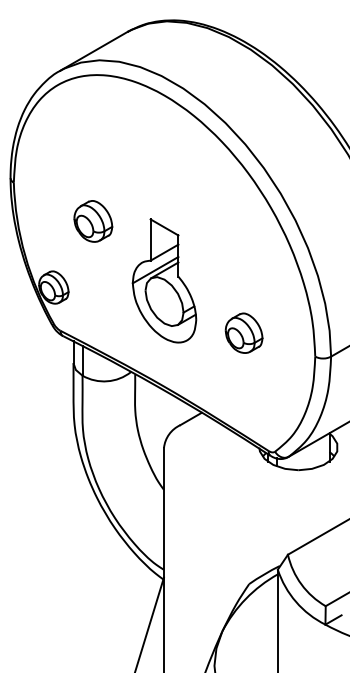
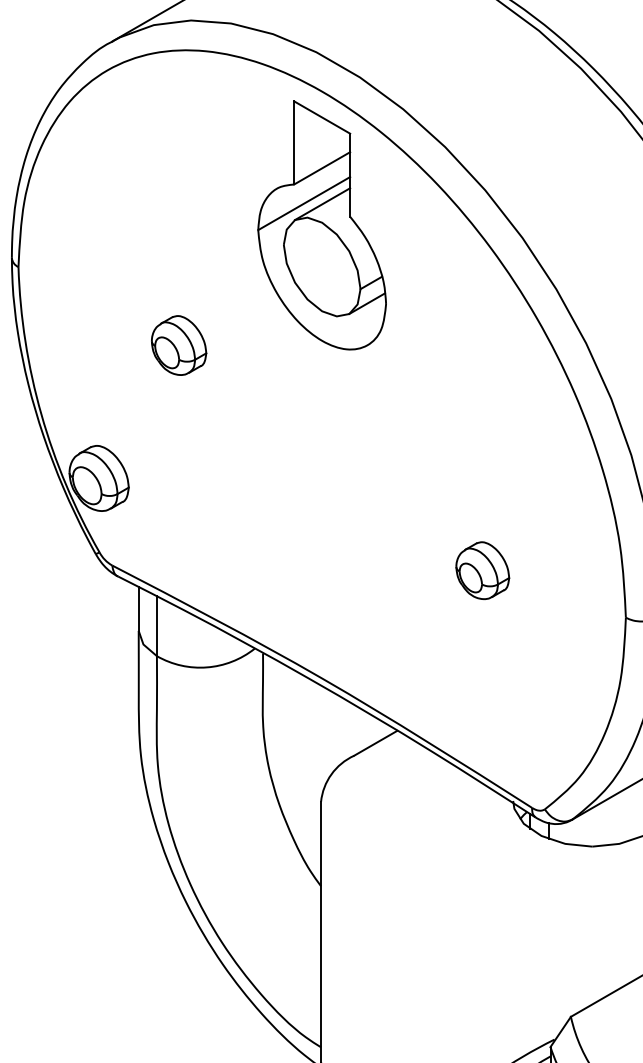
part: (93, 221) -> (179, 345), size x0.71
part: (164, 280) -> (322, 224), moved
part: (244, 333) -> (483, 571), size x0.71

